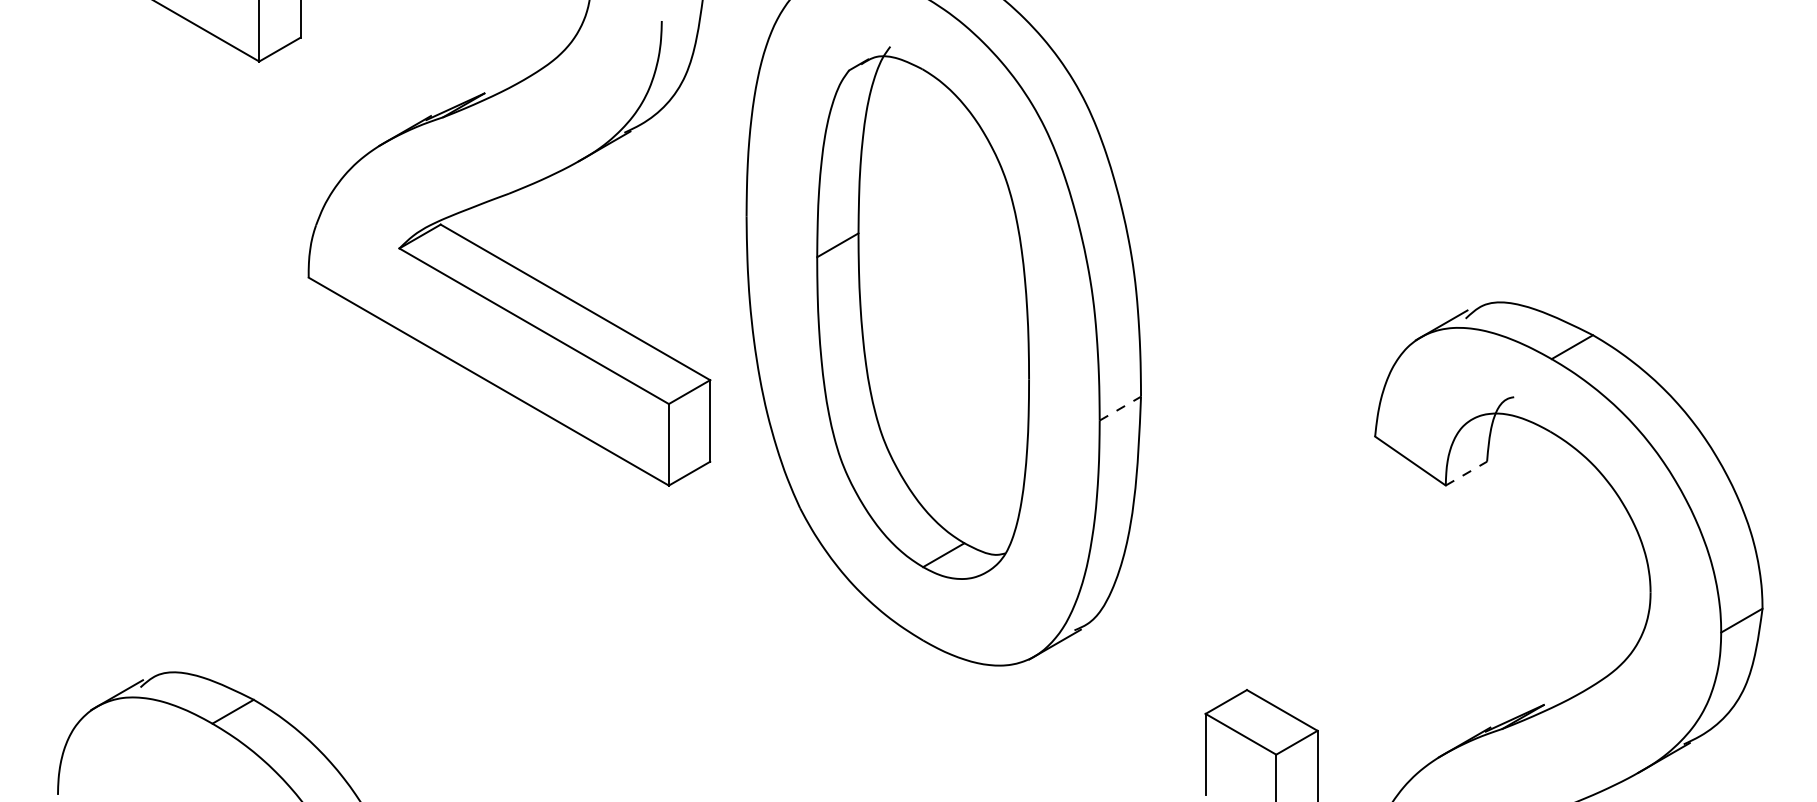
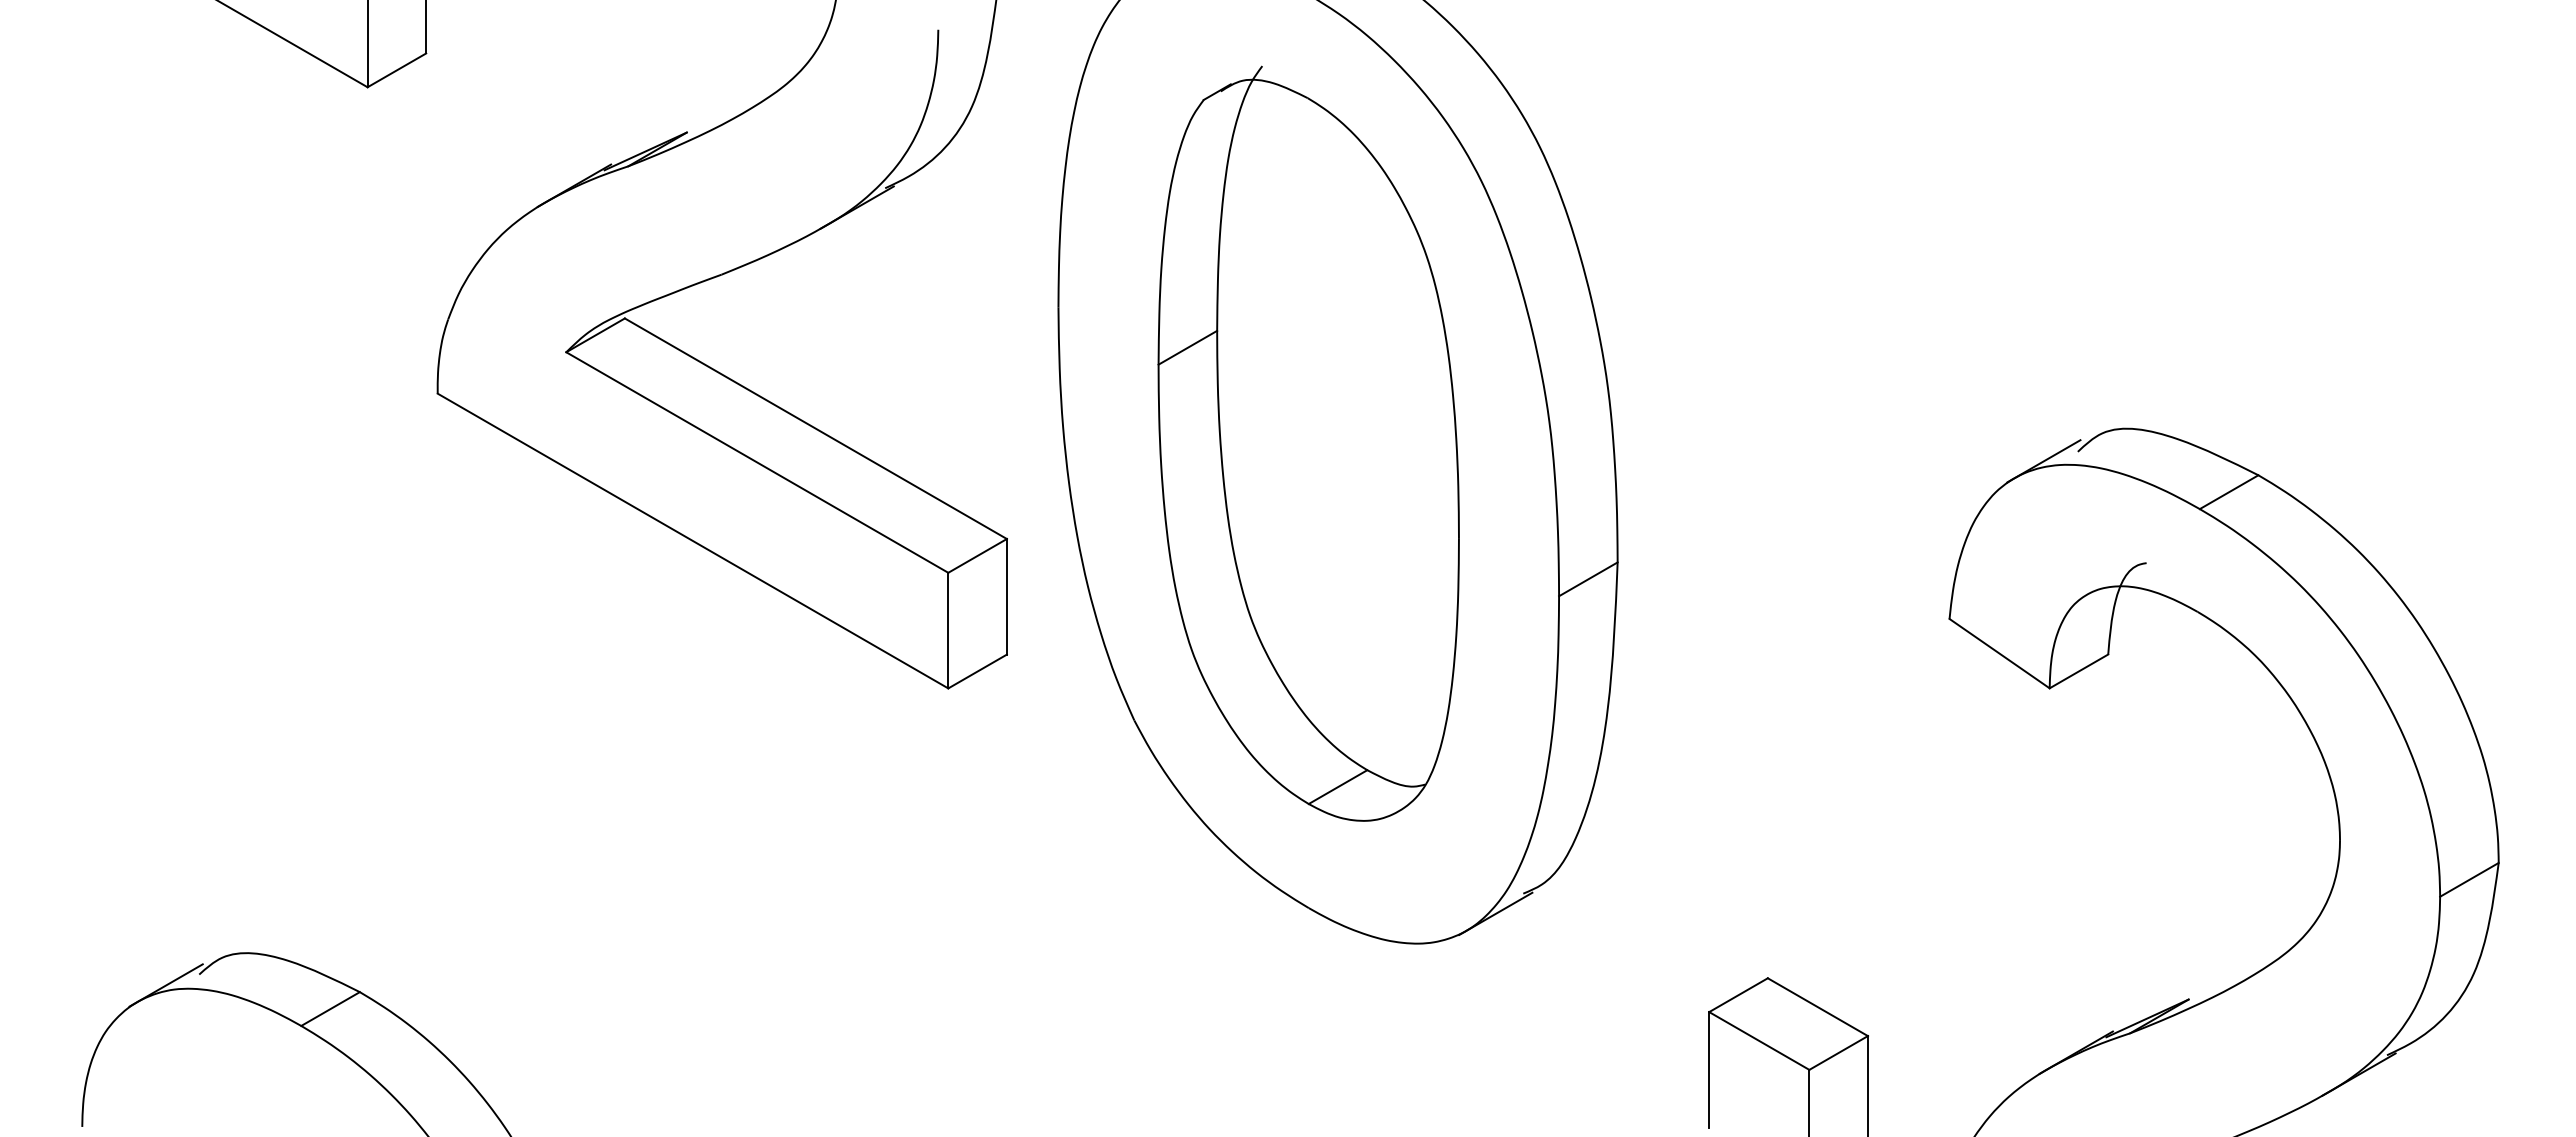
line: (1120, 408) -> (1588, 579), dashed -> solid
line: (1466, 473) -> (2078, 671), dashed -> solid

